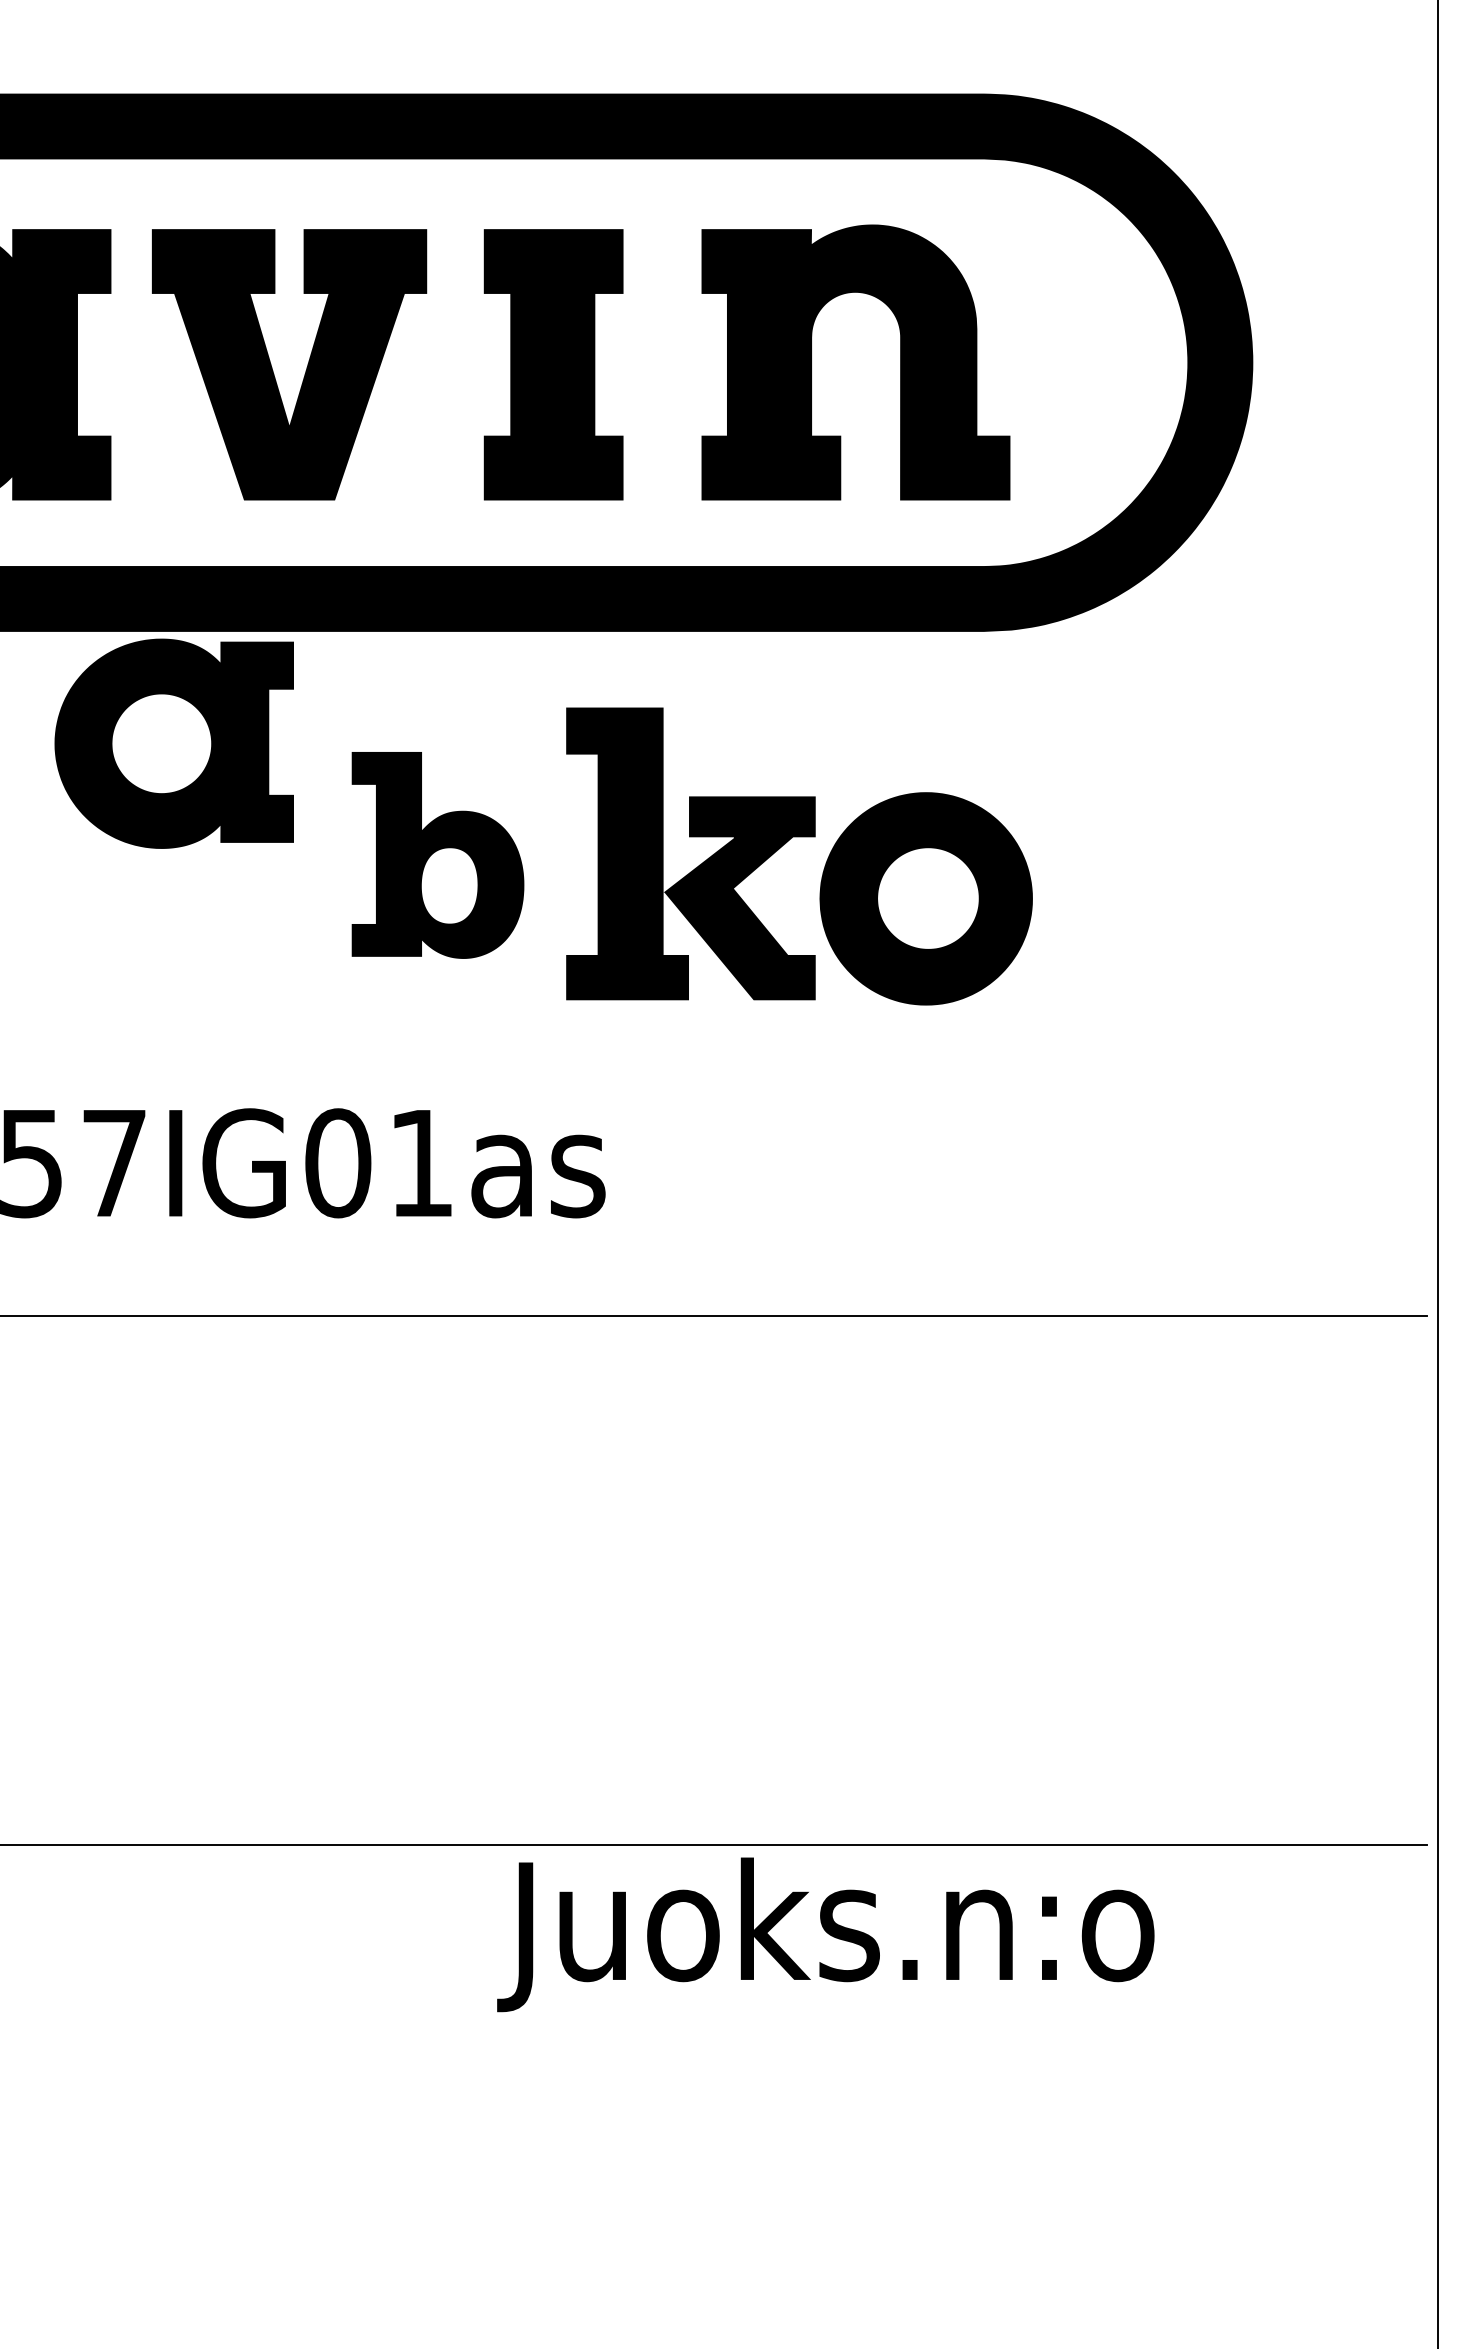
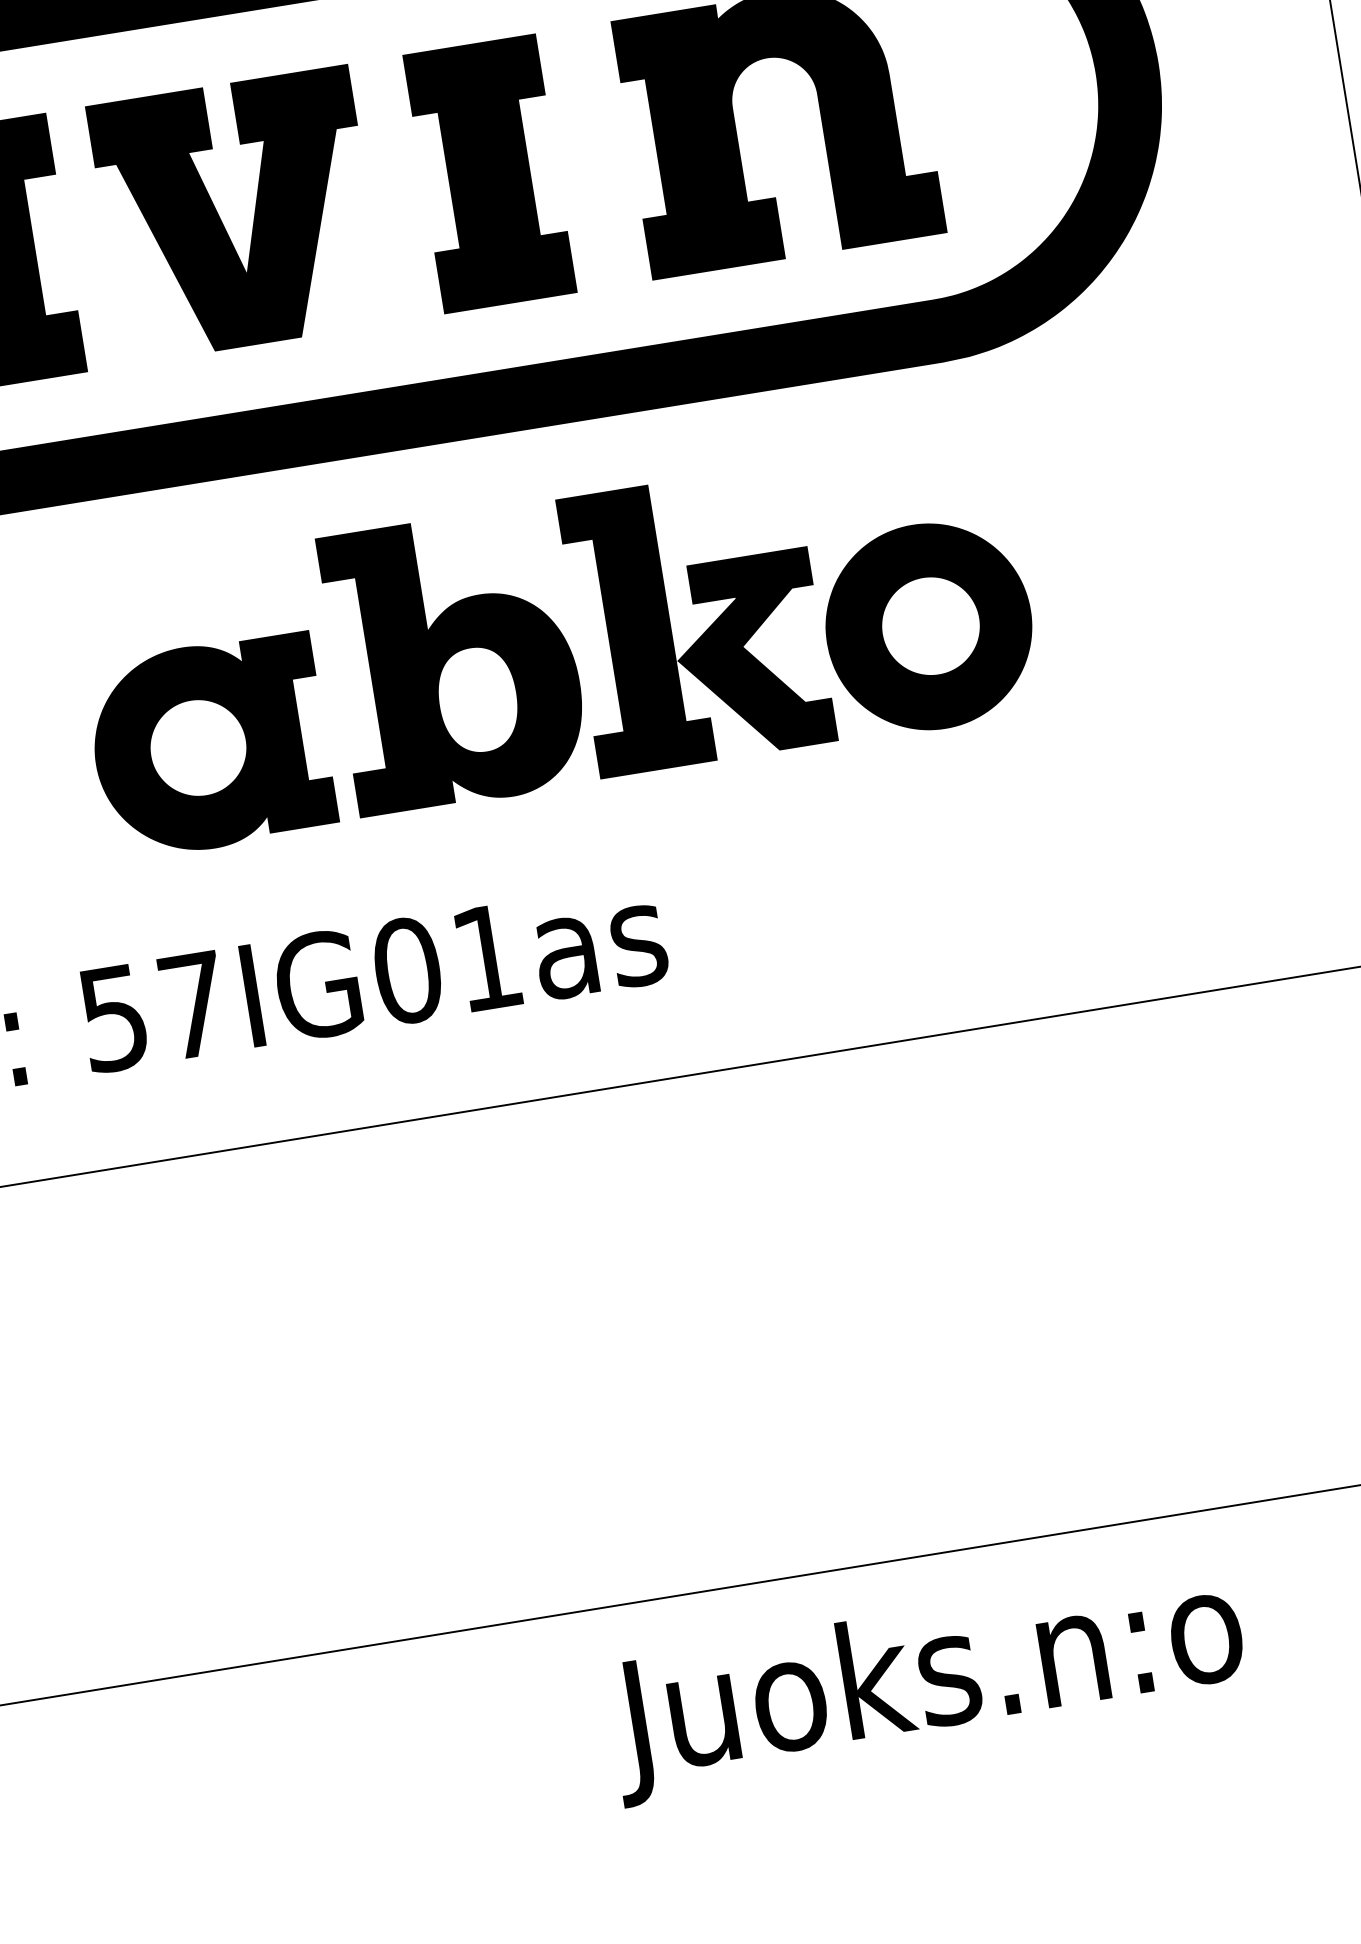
part: (173, 743) -> (209, 745), moved
part: (437, 855) -> (454, 661), size x1.43
text: (825, 1934) -> (926, 1683), moved

